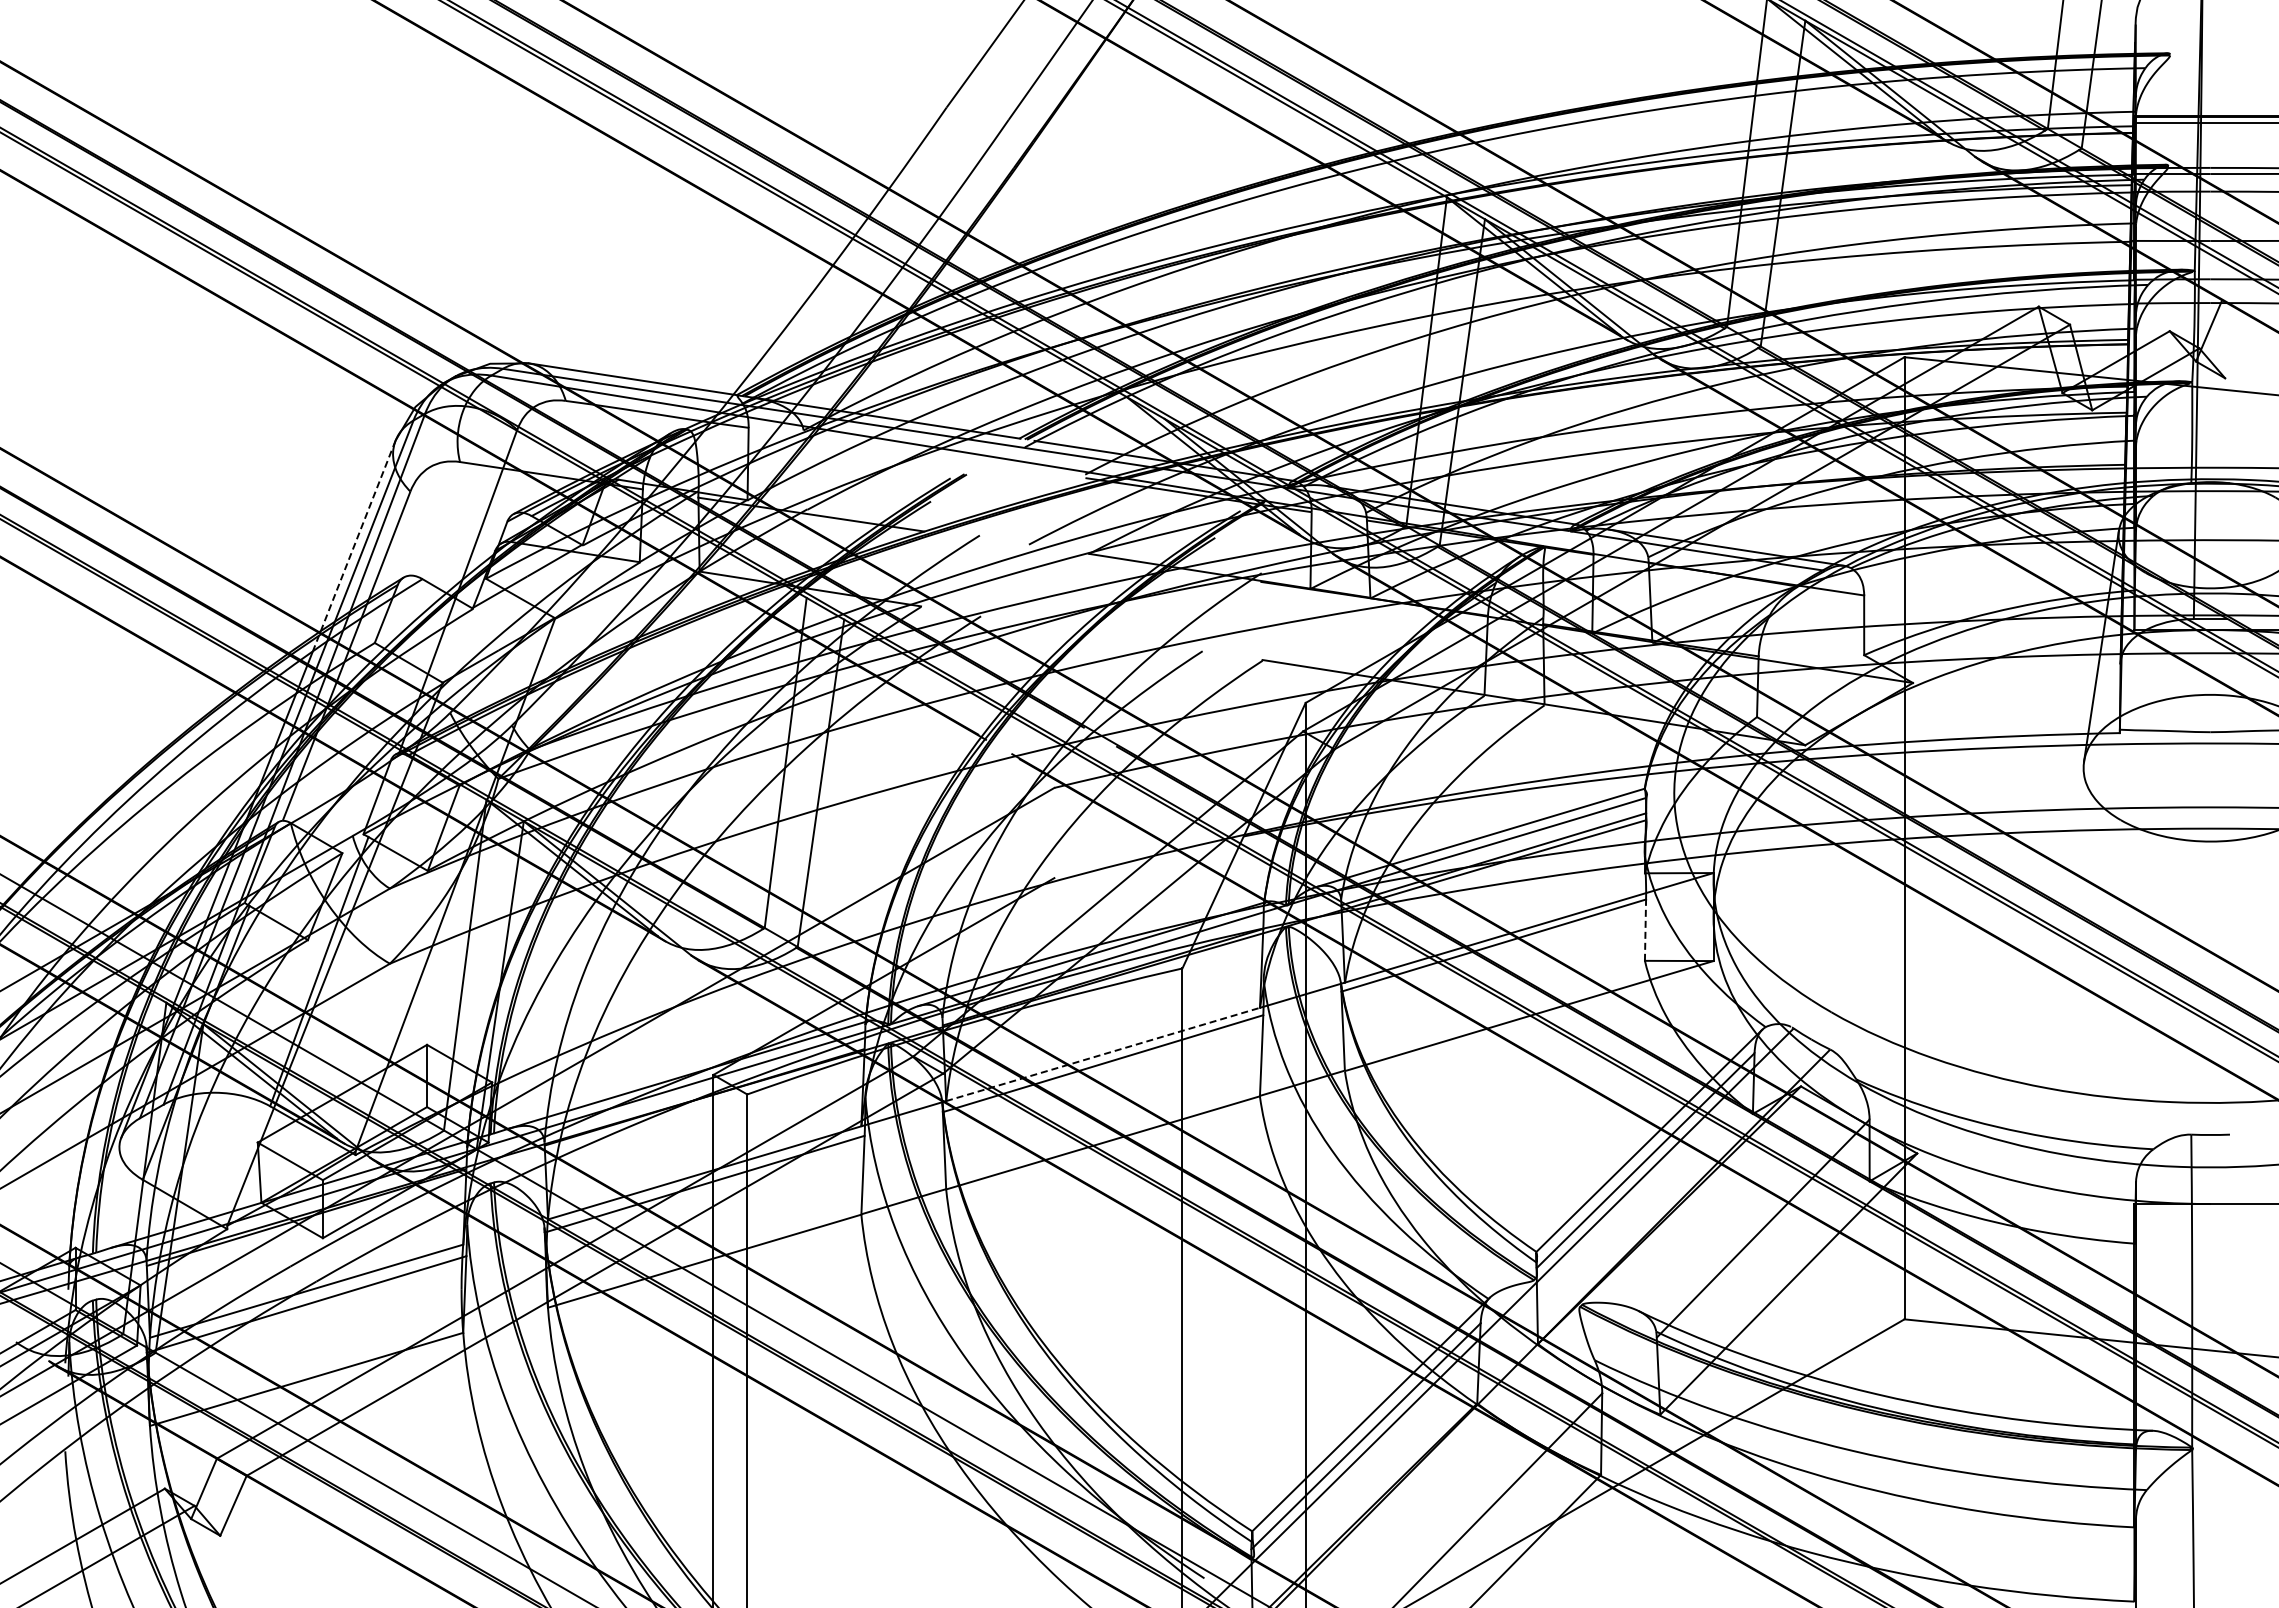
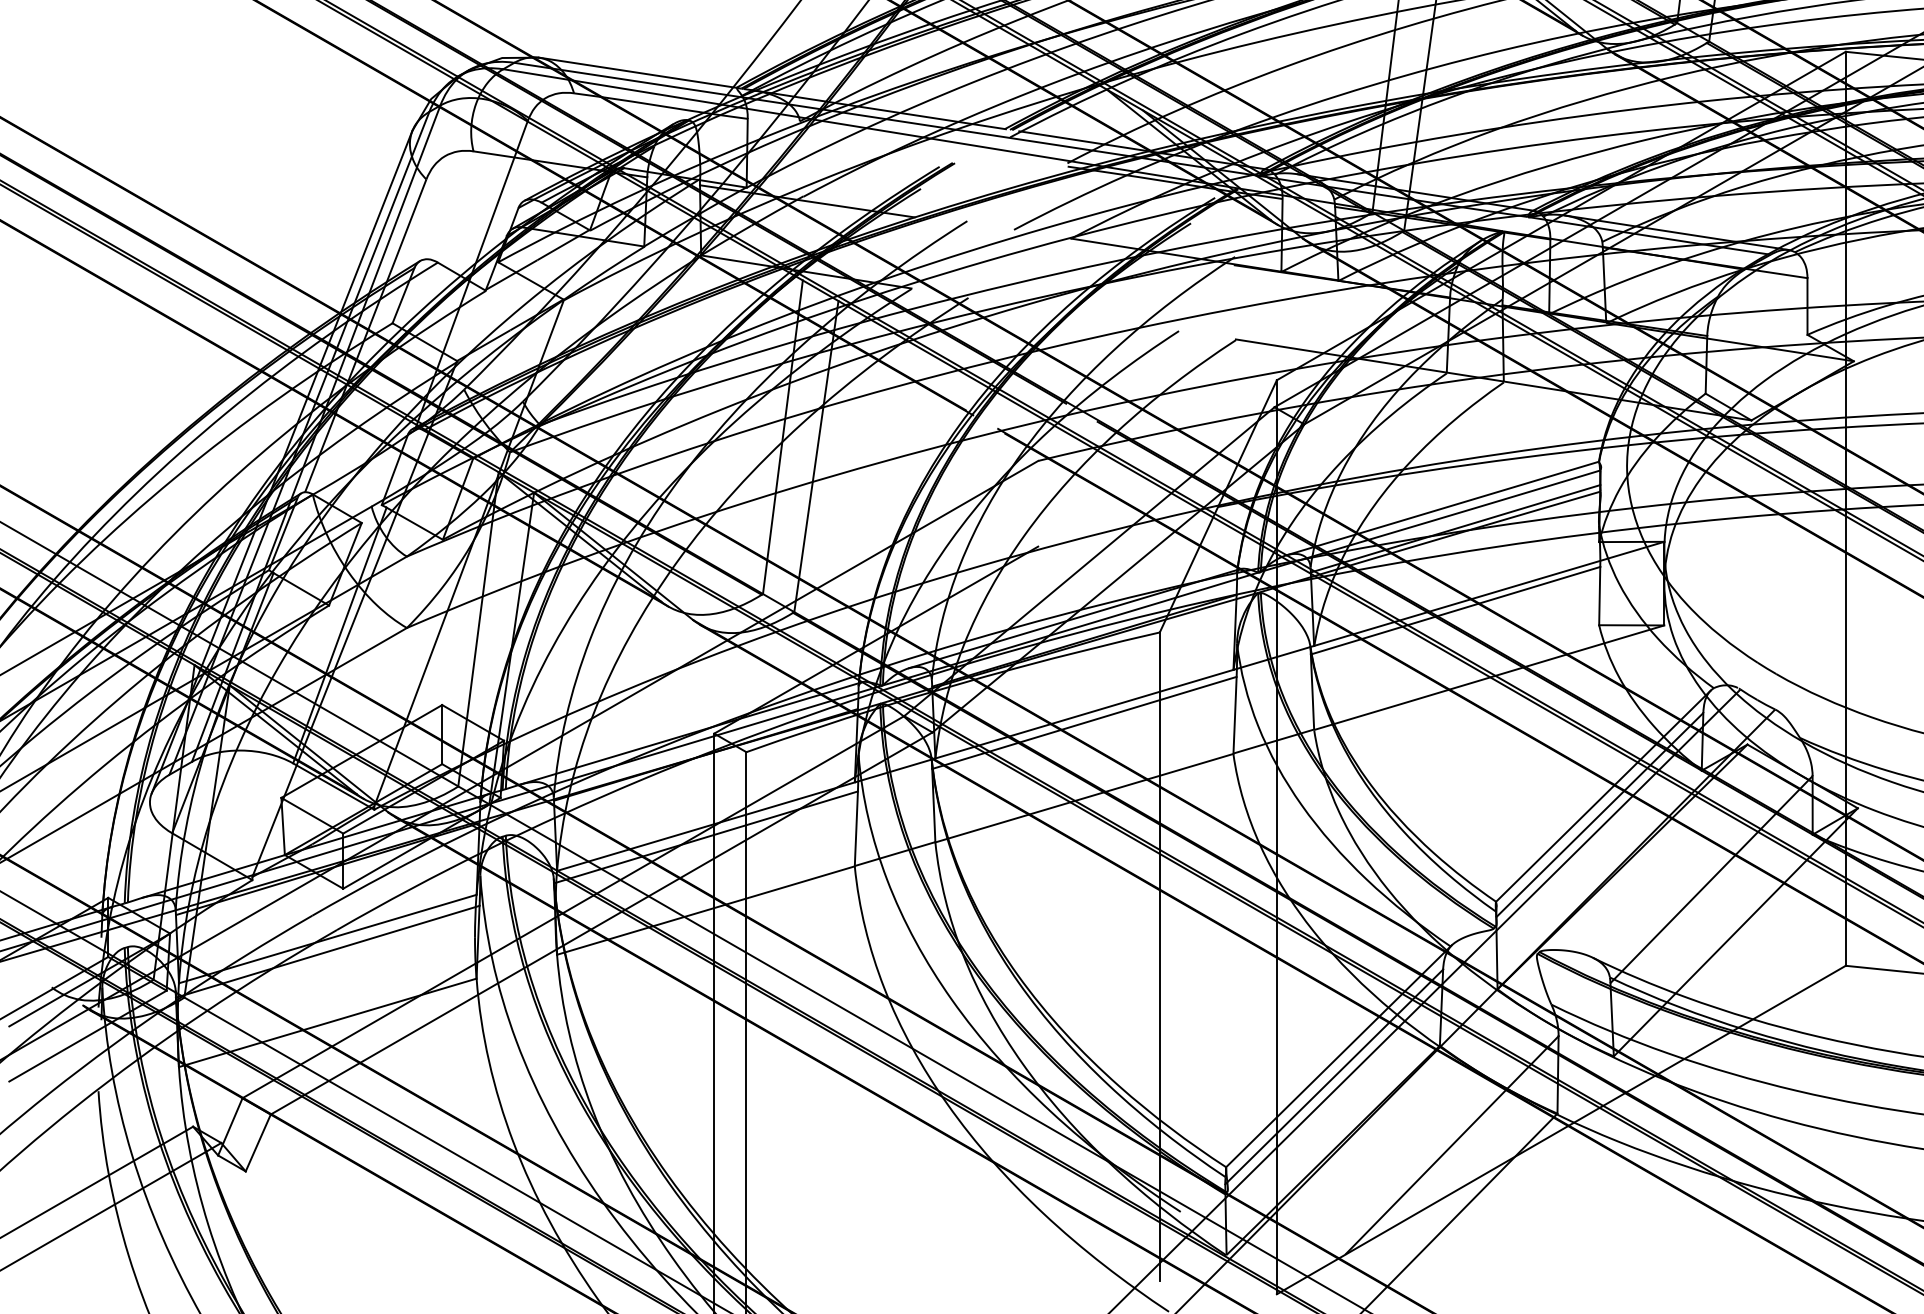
line: (354, 546) -> (373, 231), dashed -> solid
line: (1645, 930) -> (1599, 596), dashed -> solid
line: (1102, 1054) -> (1083, 714), dashed -> solid

